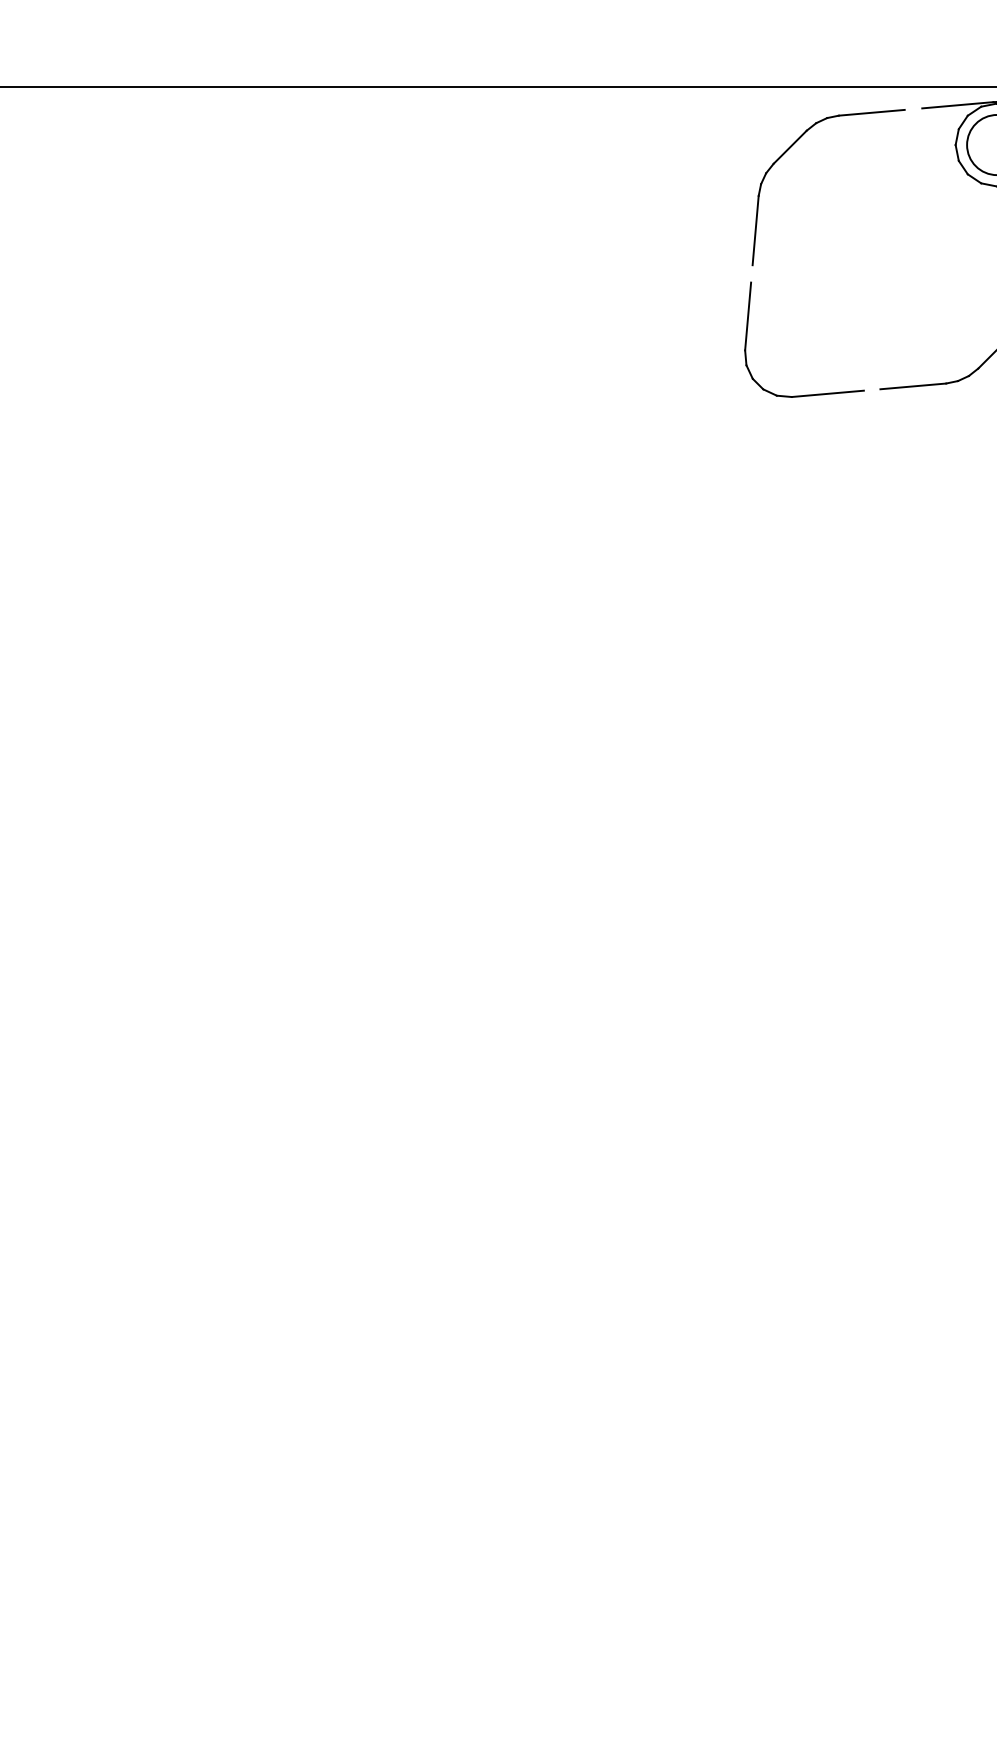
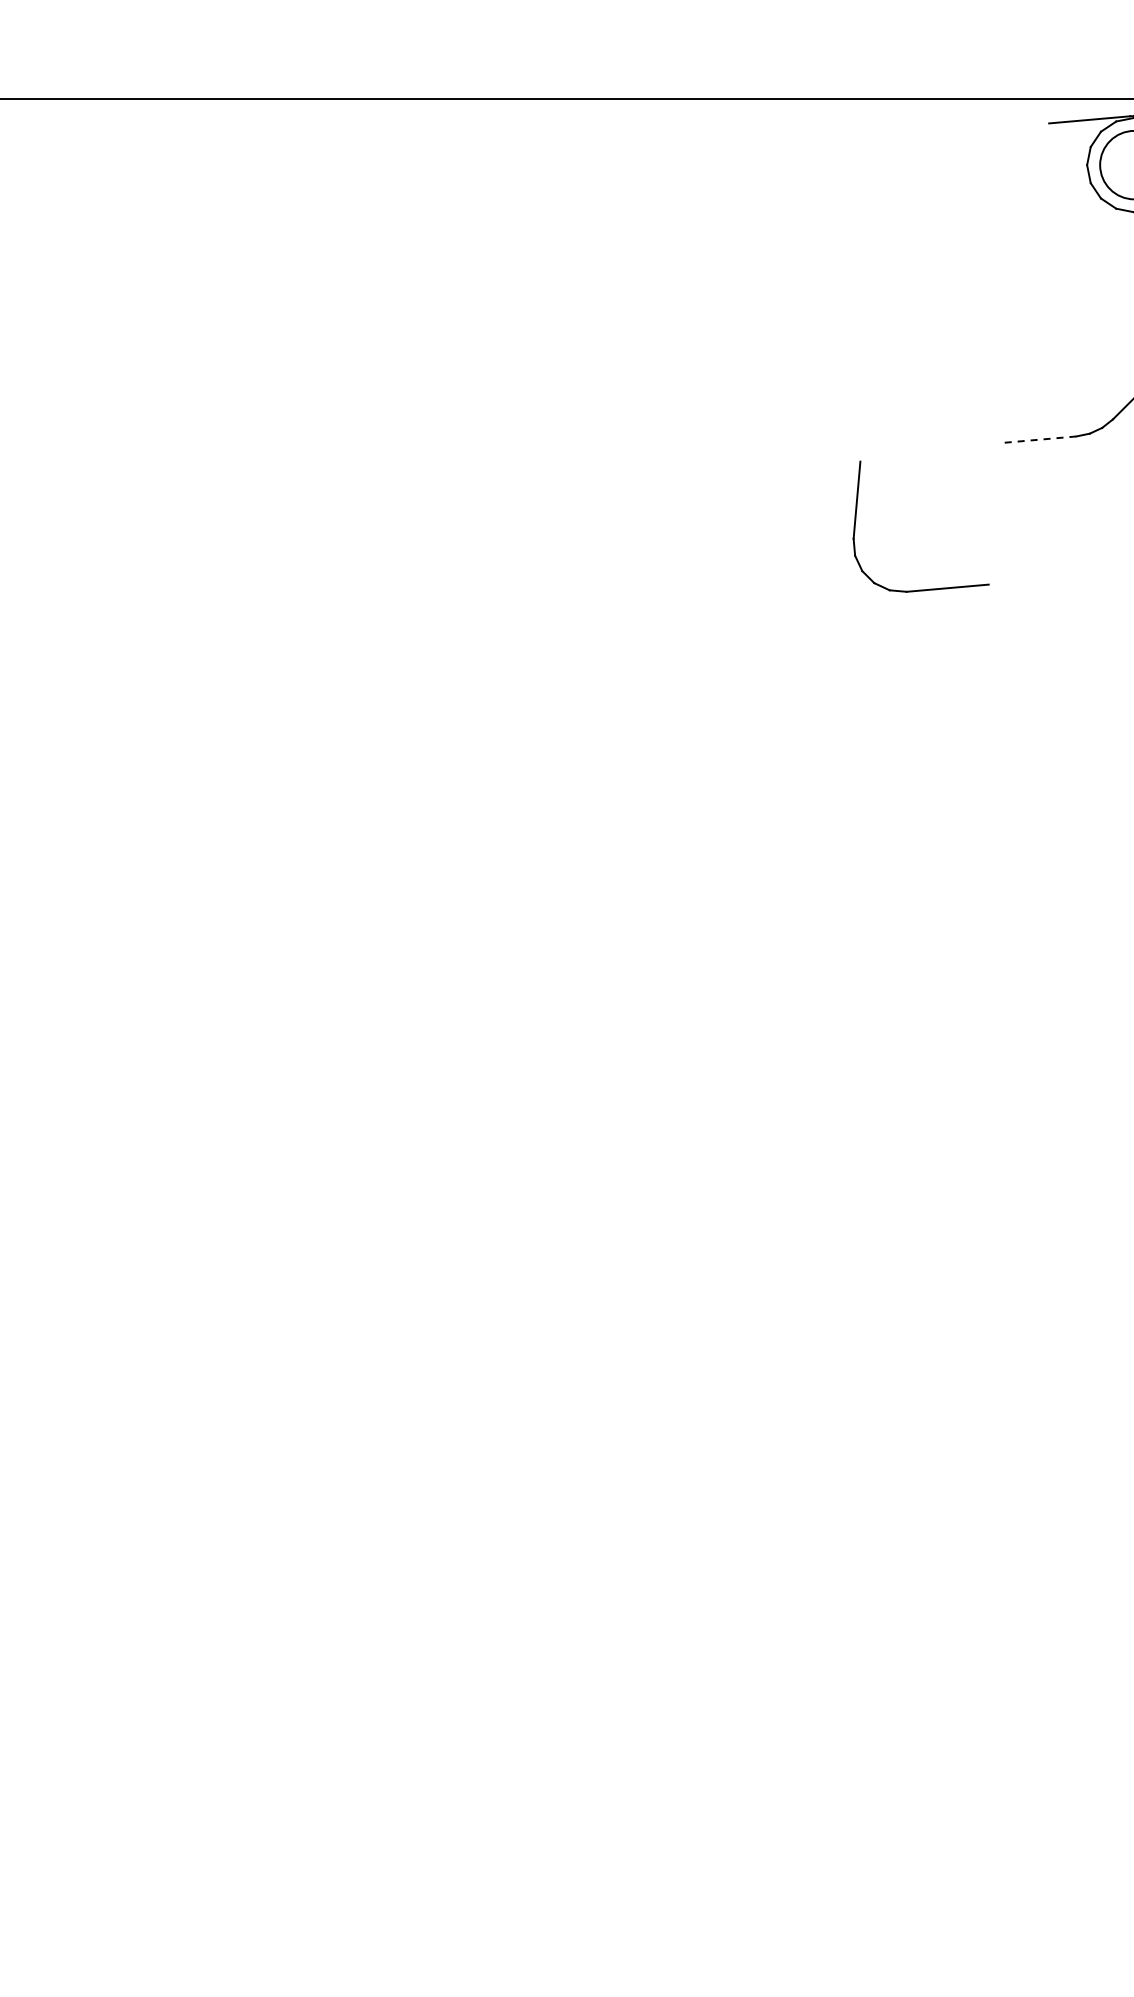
part: (789, 148) -> (898, 169), removed
line: (912, 386) -> (1038, 439), solid -> dashed
part: (811, 394) -> (929, 588), moved

